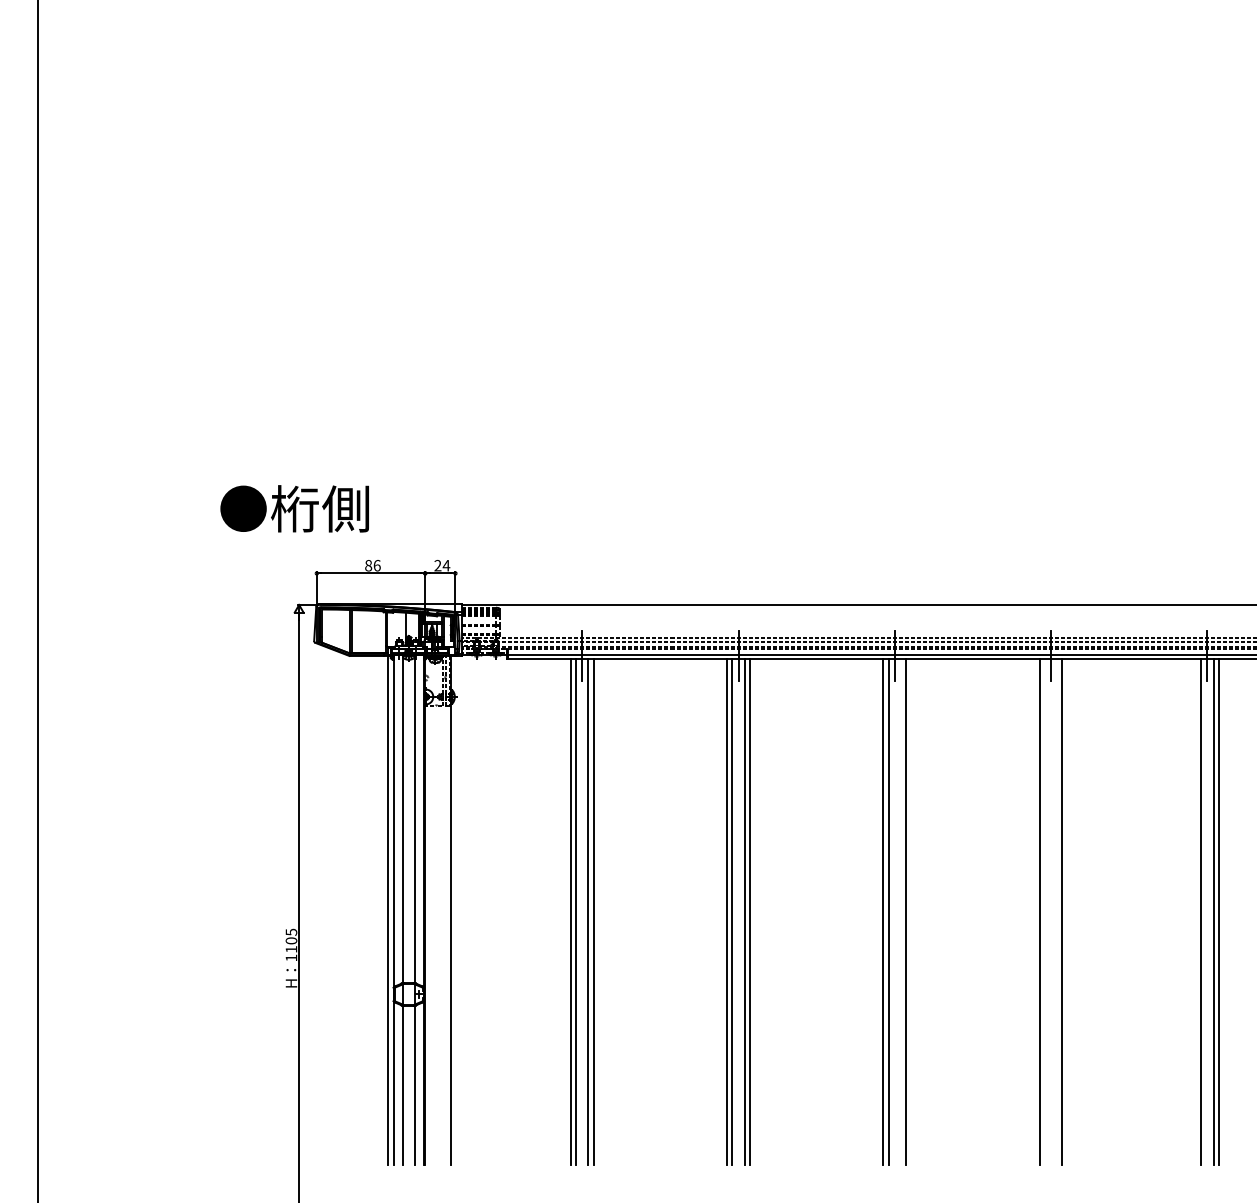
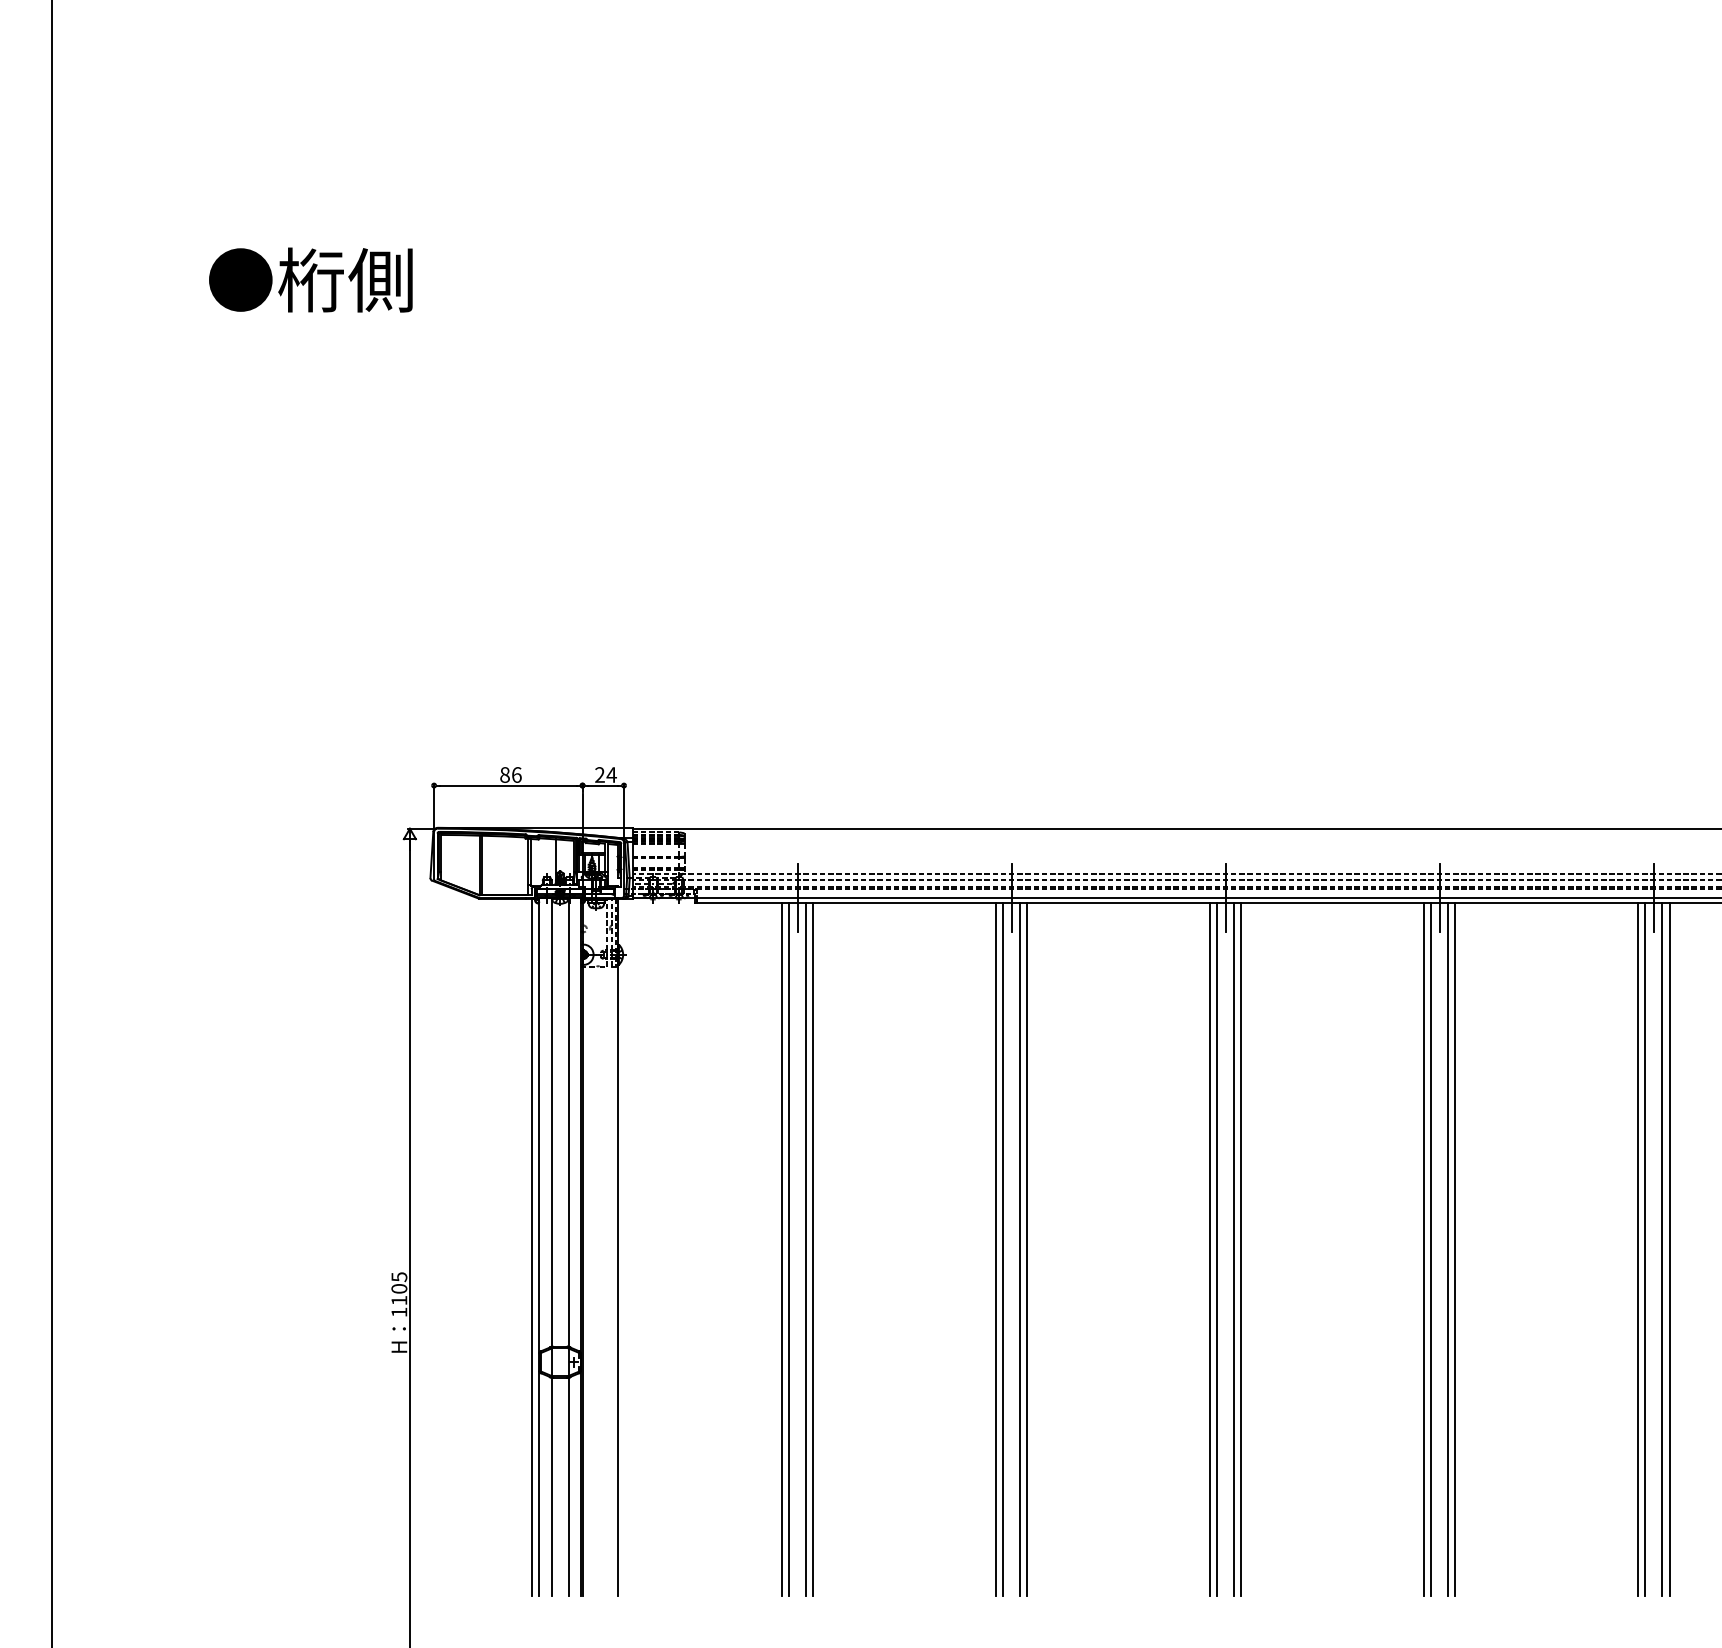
text: (294, 508) -> (310, 279), moved
line: (901, 911) -> (1234, 1248), added
line: (1045, 911) -> (1431, 1248), added
line: (1057, 911) -> (1448, 1248), added
line: (1196, 911) -> (1638, 1248), added

